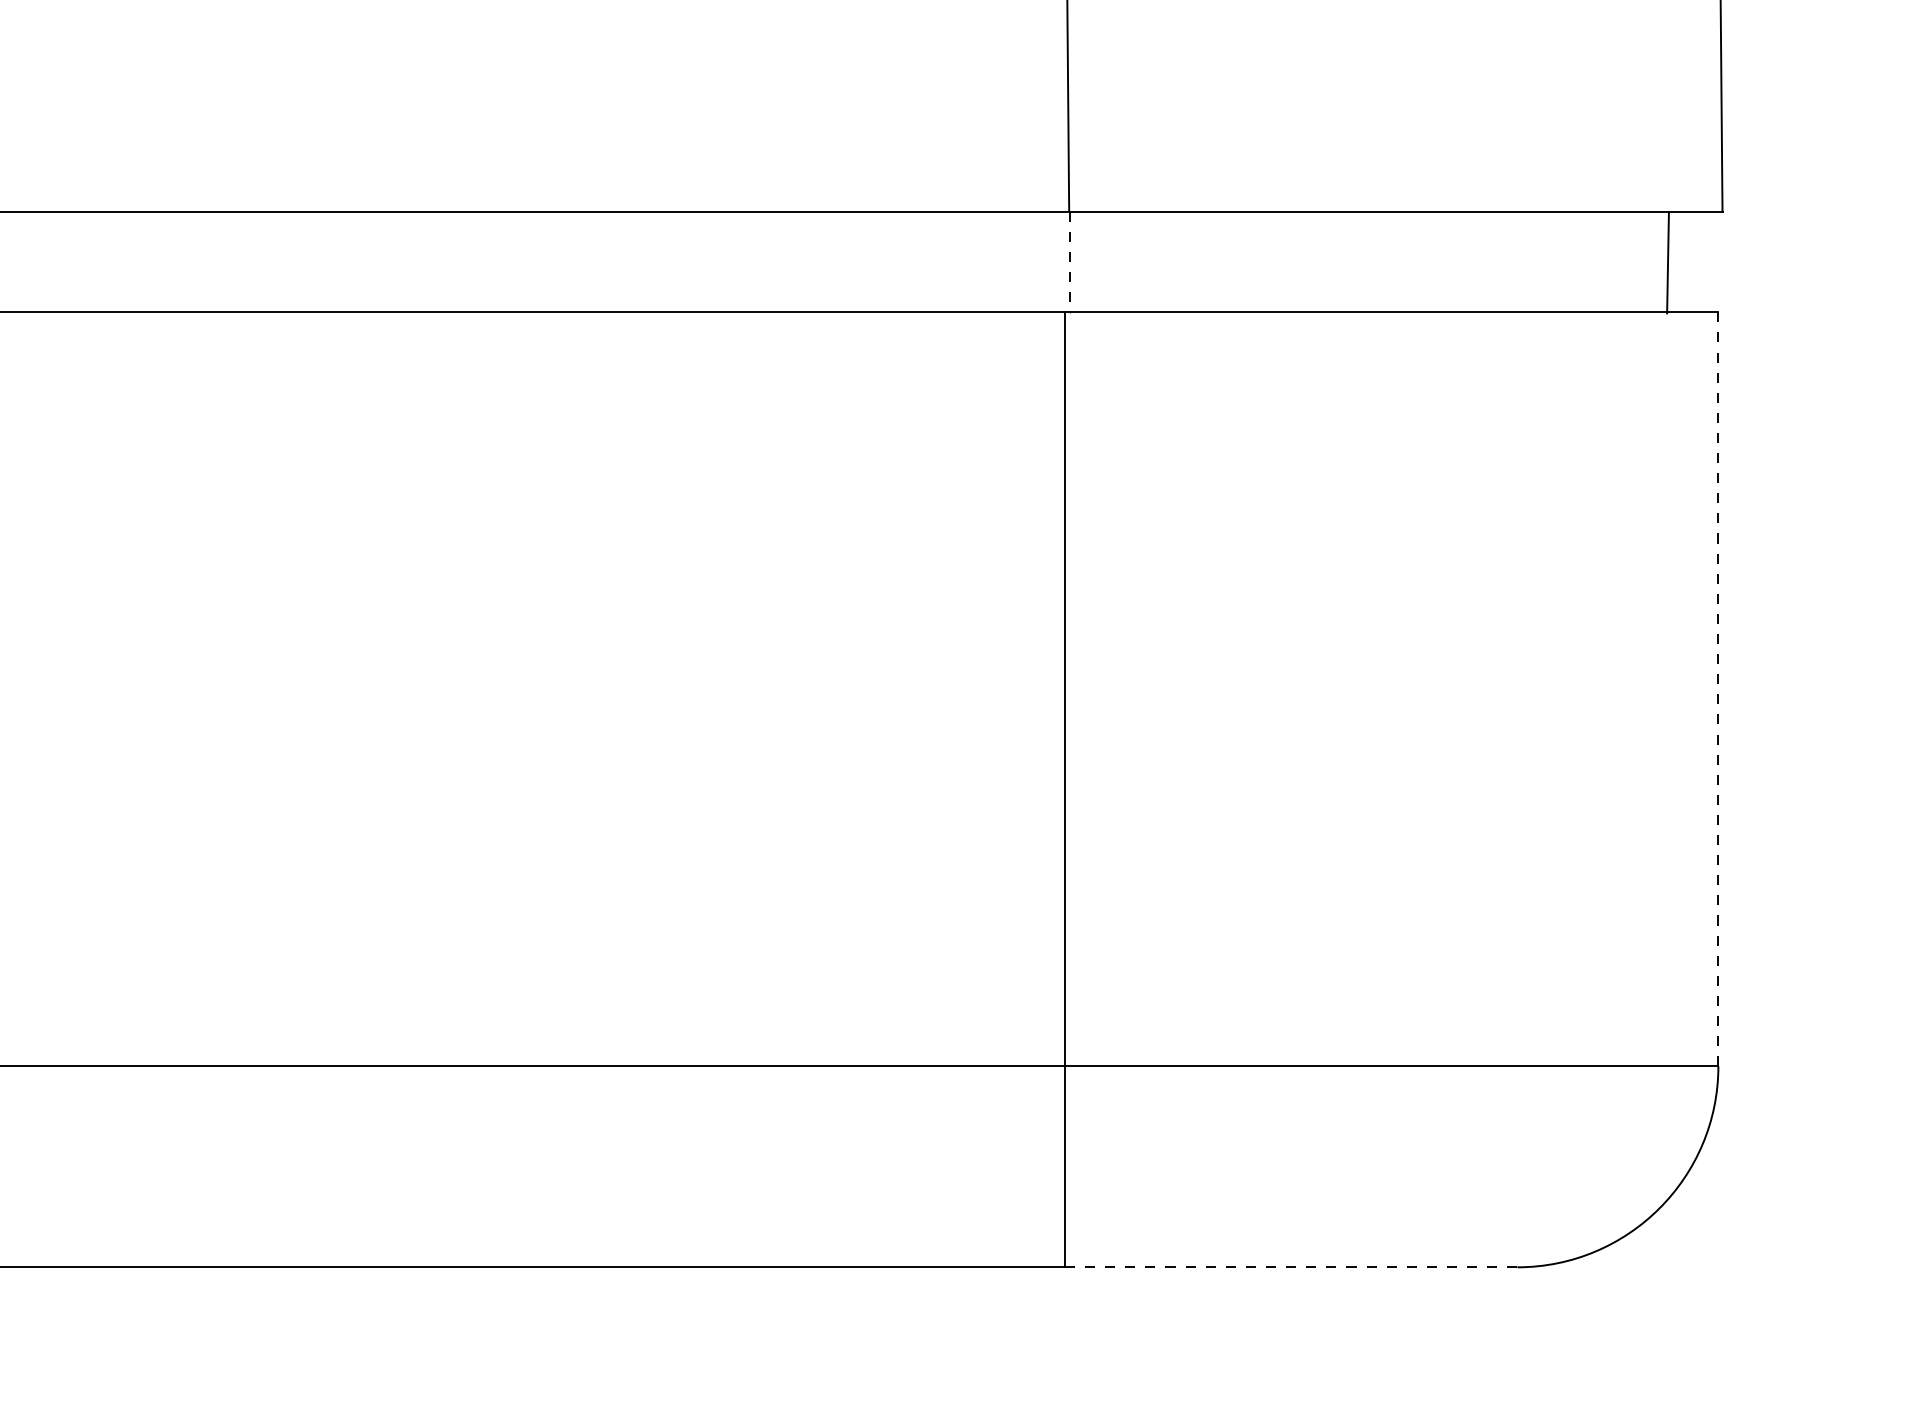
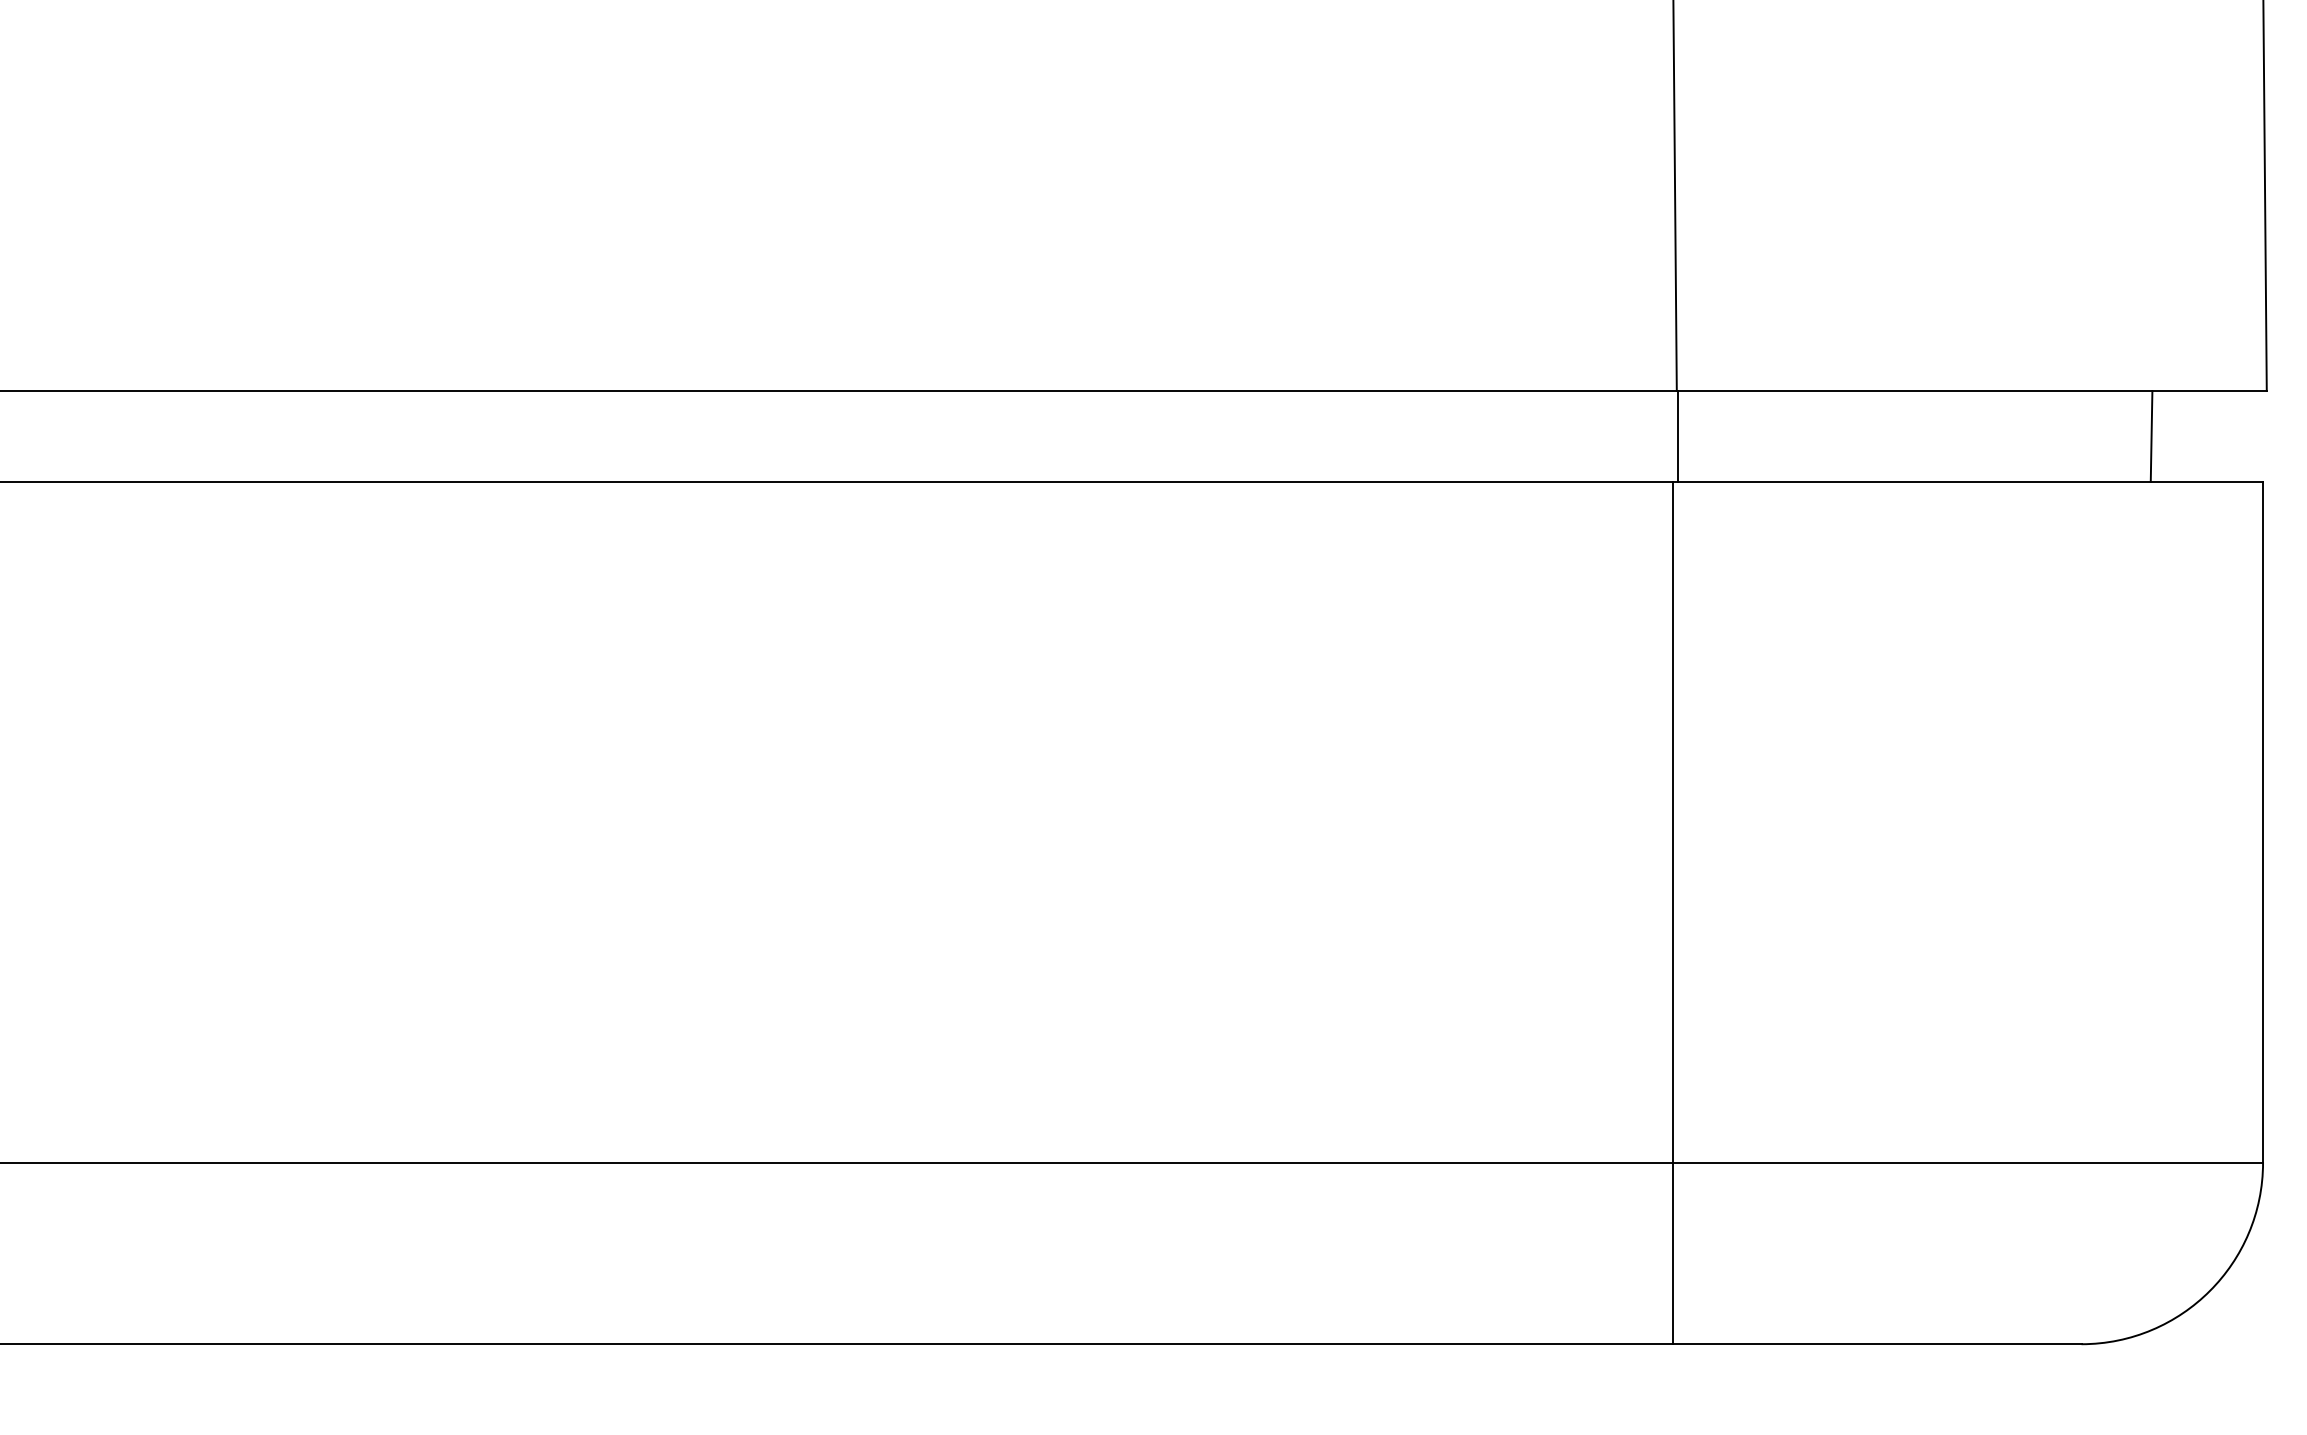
line: (1069, 262) -> (1677, 436), dashed -> solid
line: (1667, 263) -> (2151, 436), moved
line: (1718, 689) -> (2263, 822), dashed -> solid
line: (1290, 1267) -> (1876, 1344), dashed -> solid

